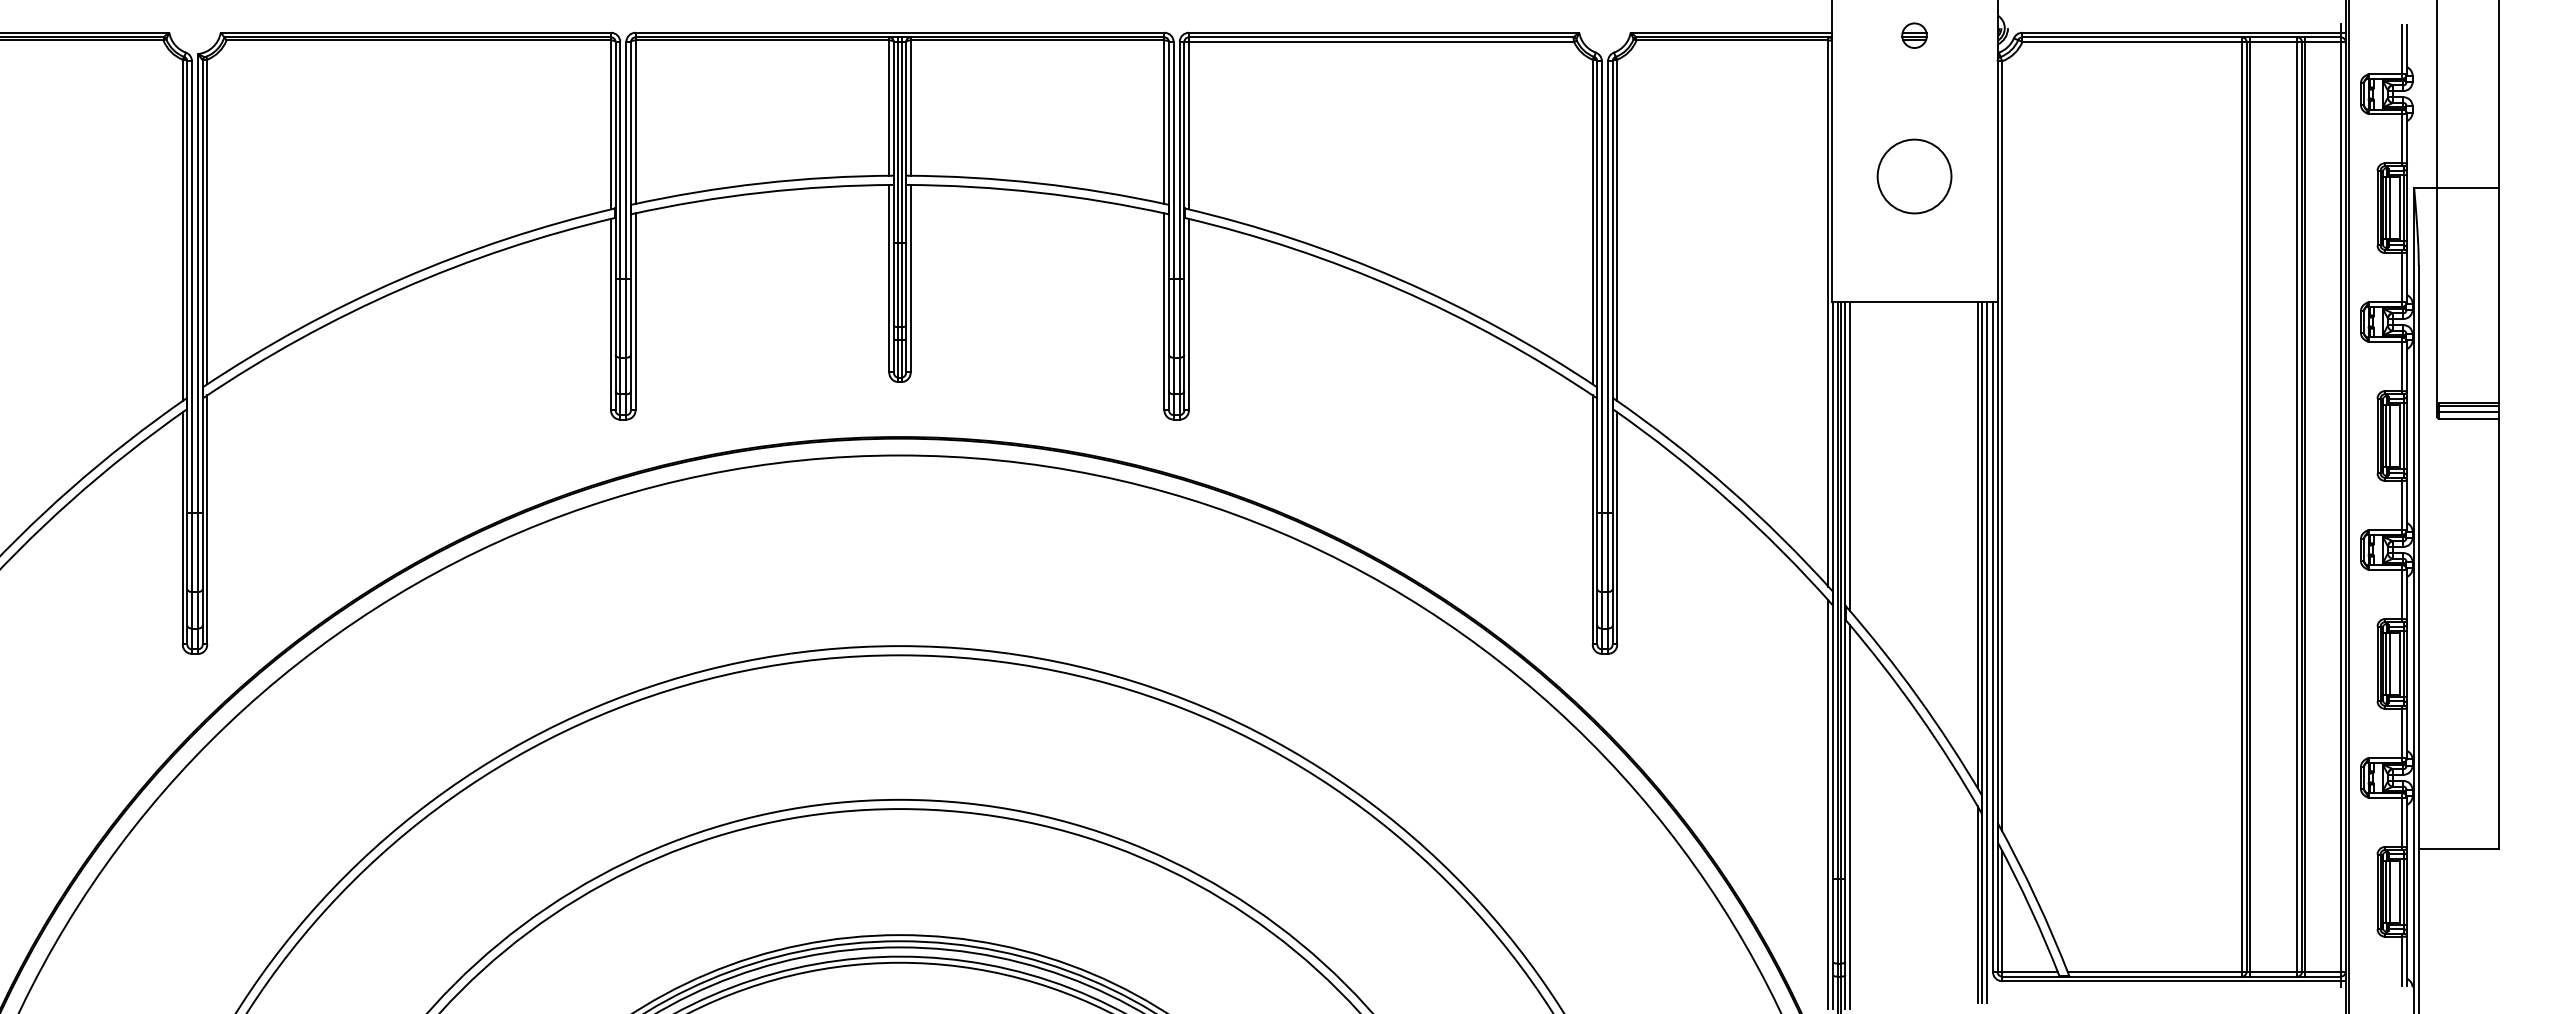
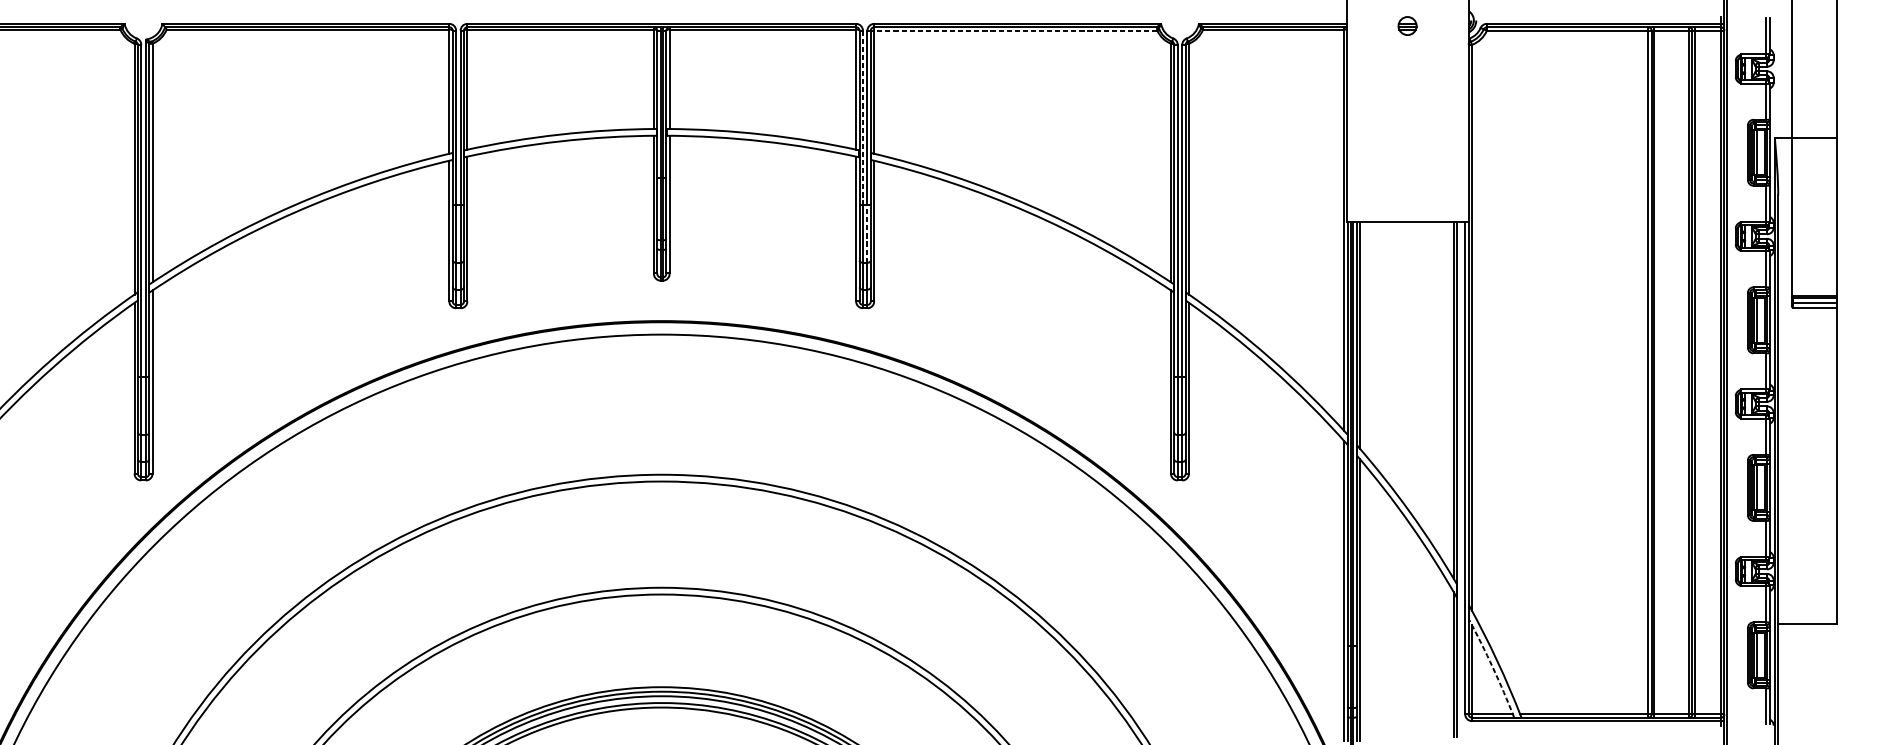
line: (1381, 41) -> (1015, 30), solid -> dashed
line: (1173, 160) -> (862, 117), solid -> dashed
circle: (1914, 176) -> (1407, 129), removed
line: (1179, 318) -> (867, 233), solid -> dashed
line: (1986, 651) -> (1460, 478), removed
arc: (2030, 908) -> (1492, 667), solid -> dashed

